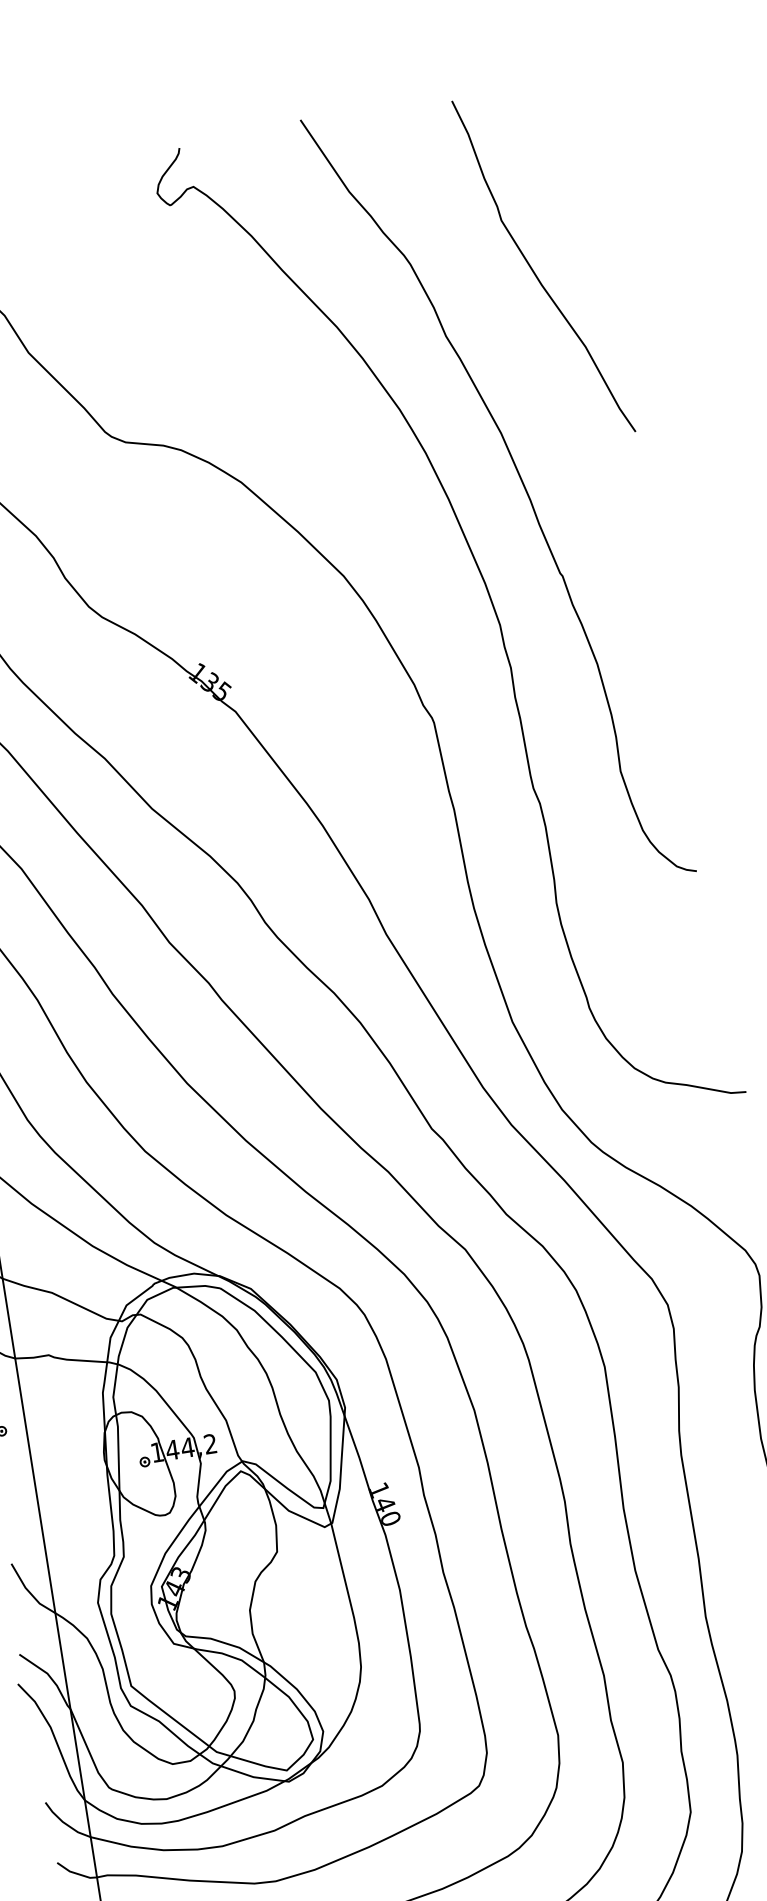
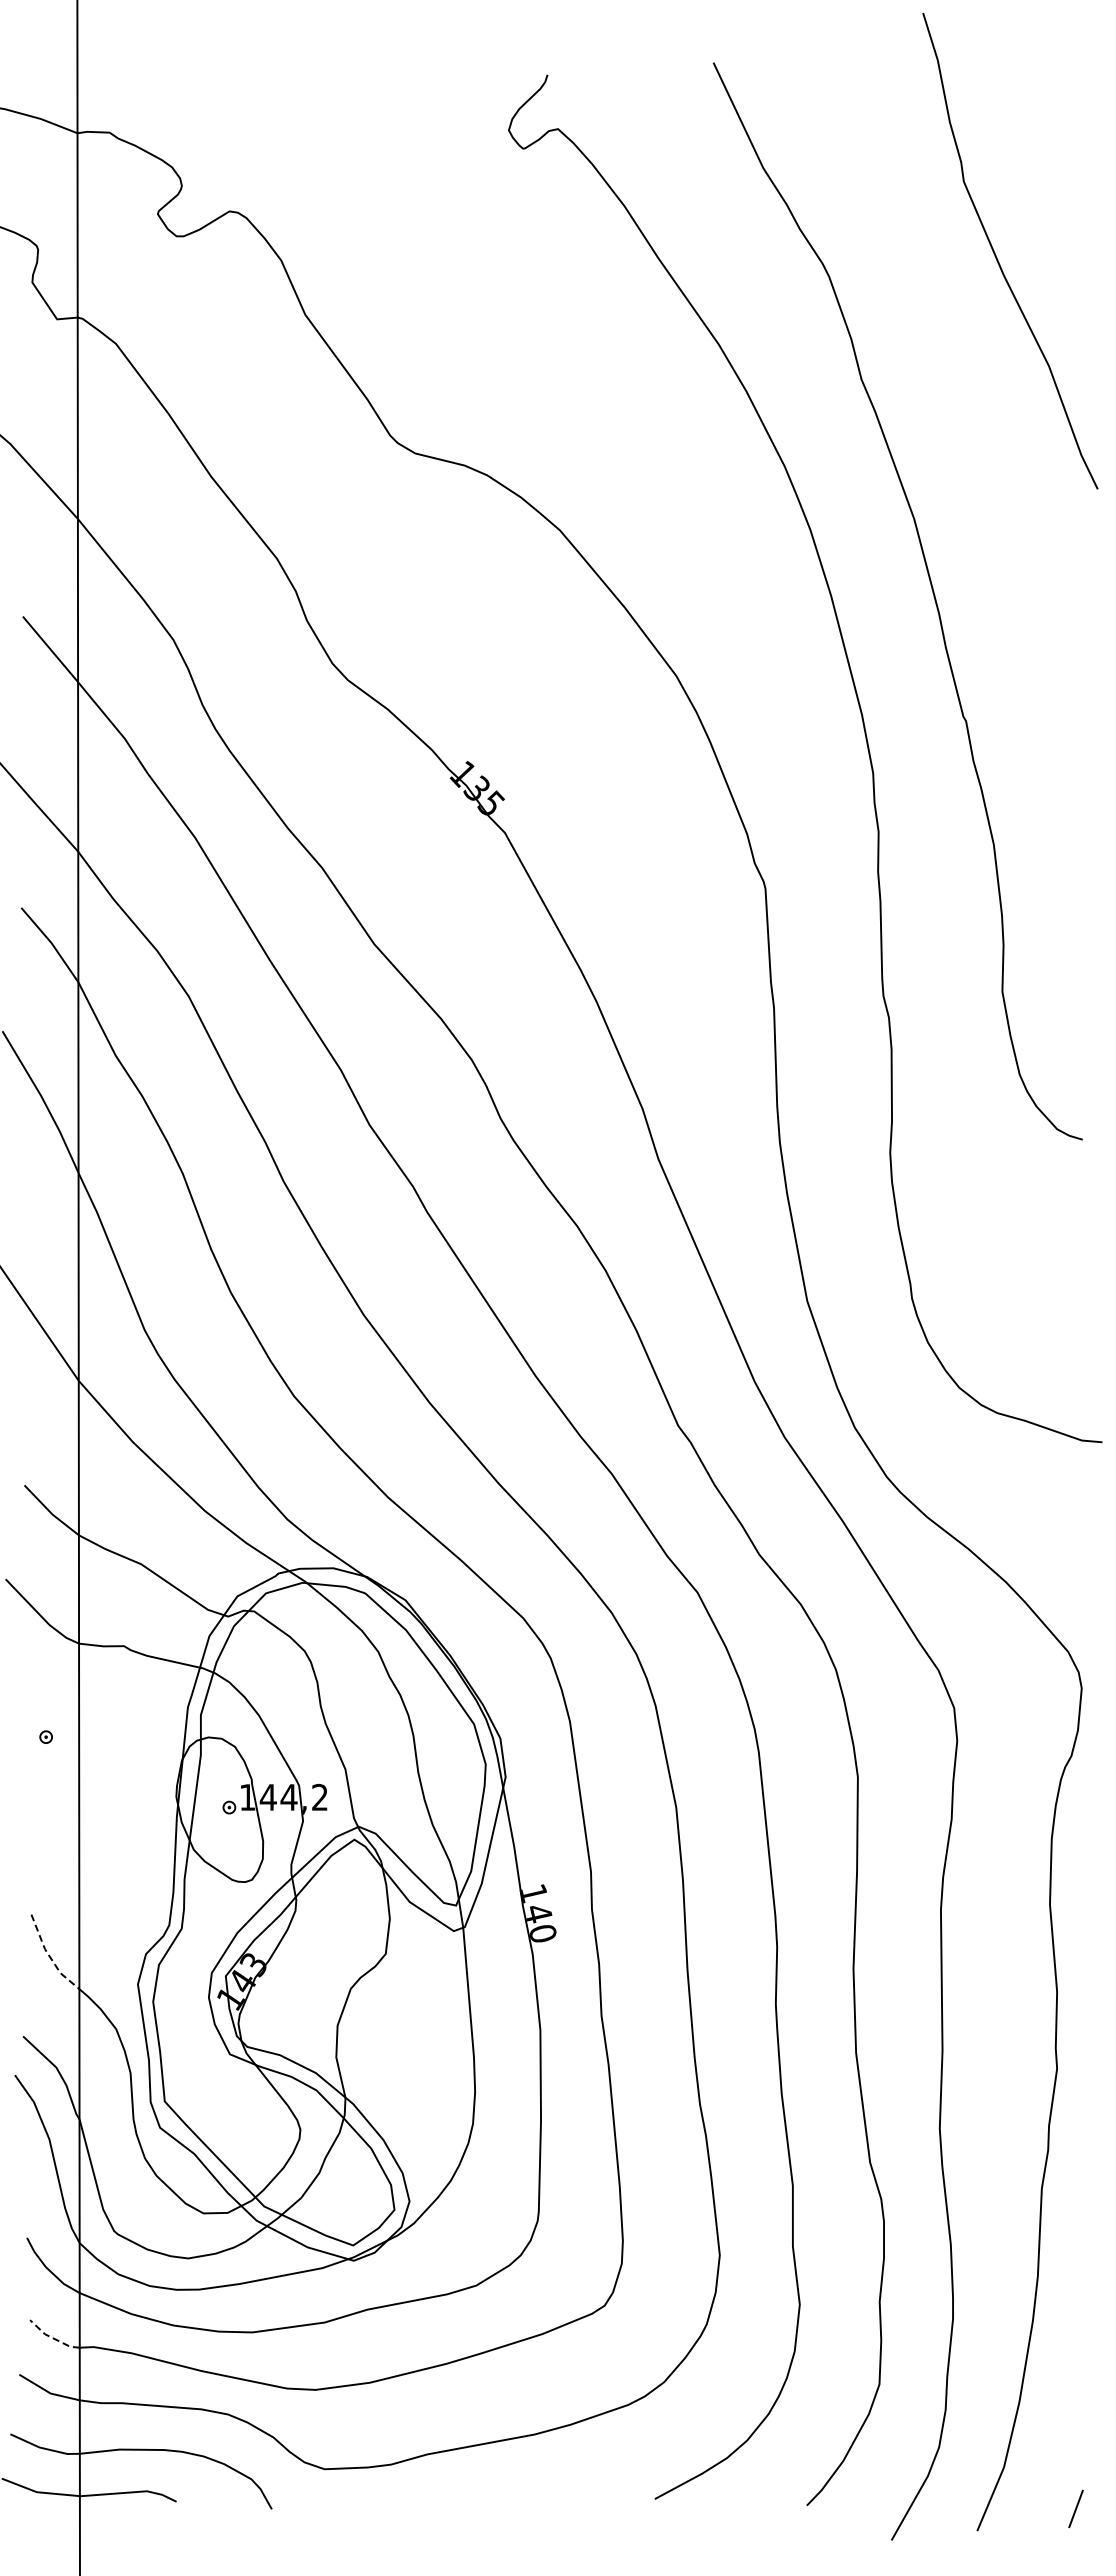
curve: (535, 272) -> (997, 257), moved
line: (29, 1592) -> (49, 1956), solid -> dashed
line: (75, 1873) -> (52, 2338), solid -> dashed

